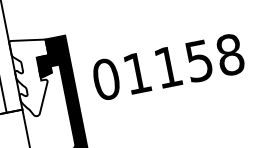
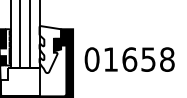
text: (167, 67) -> (129, 59), 01158 -> 01658

